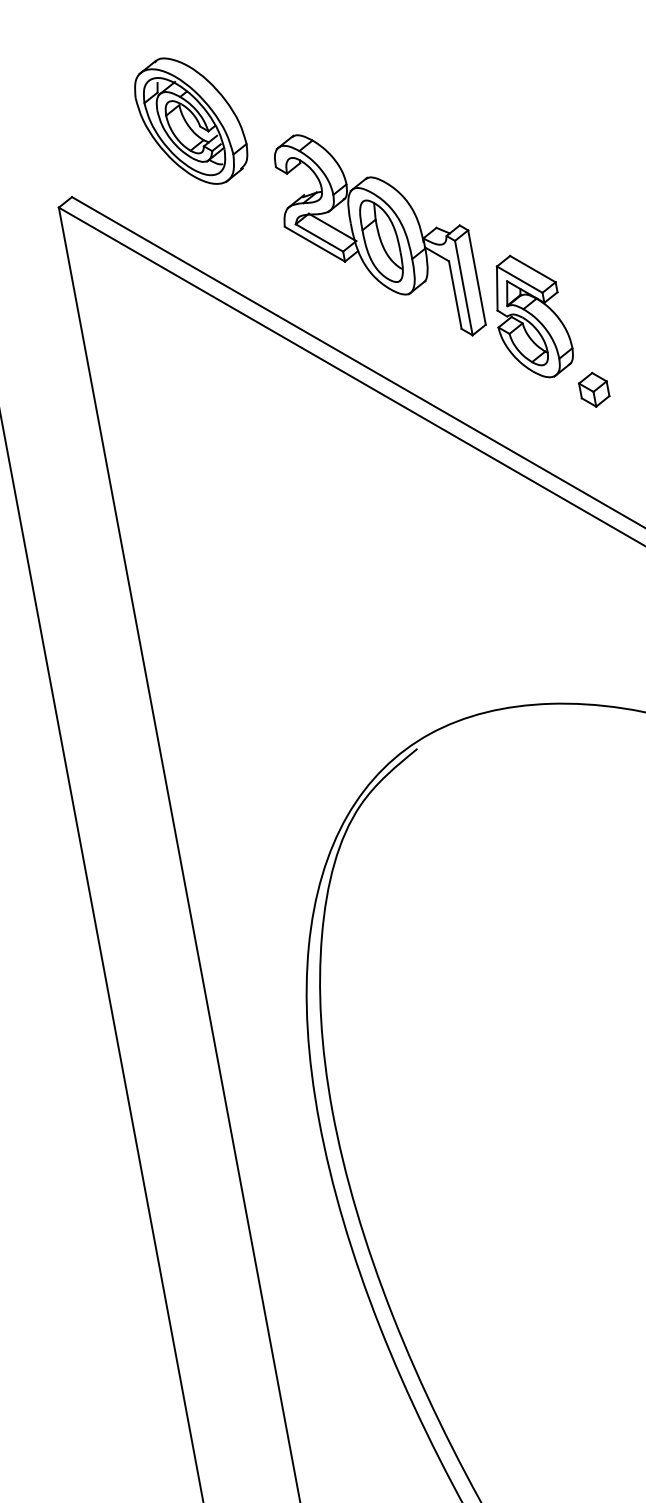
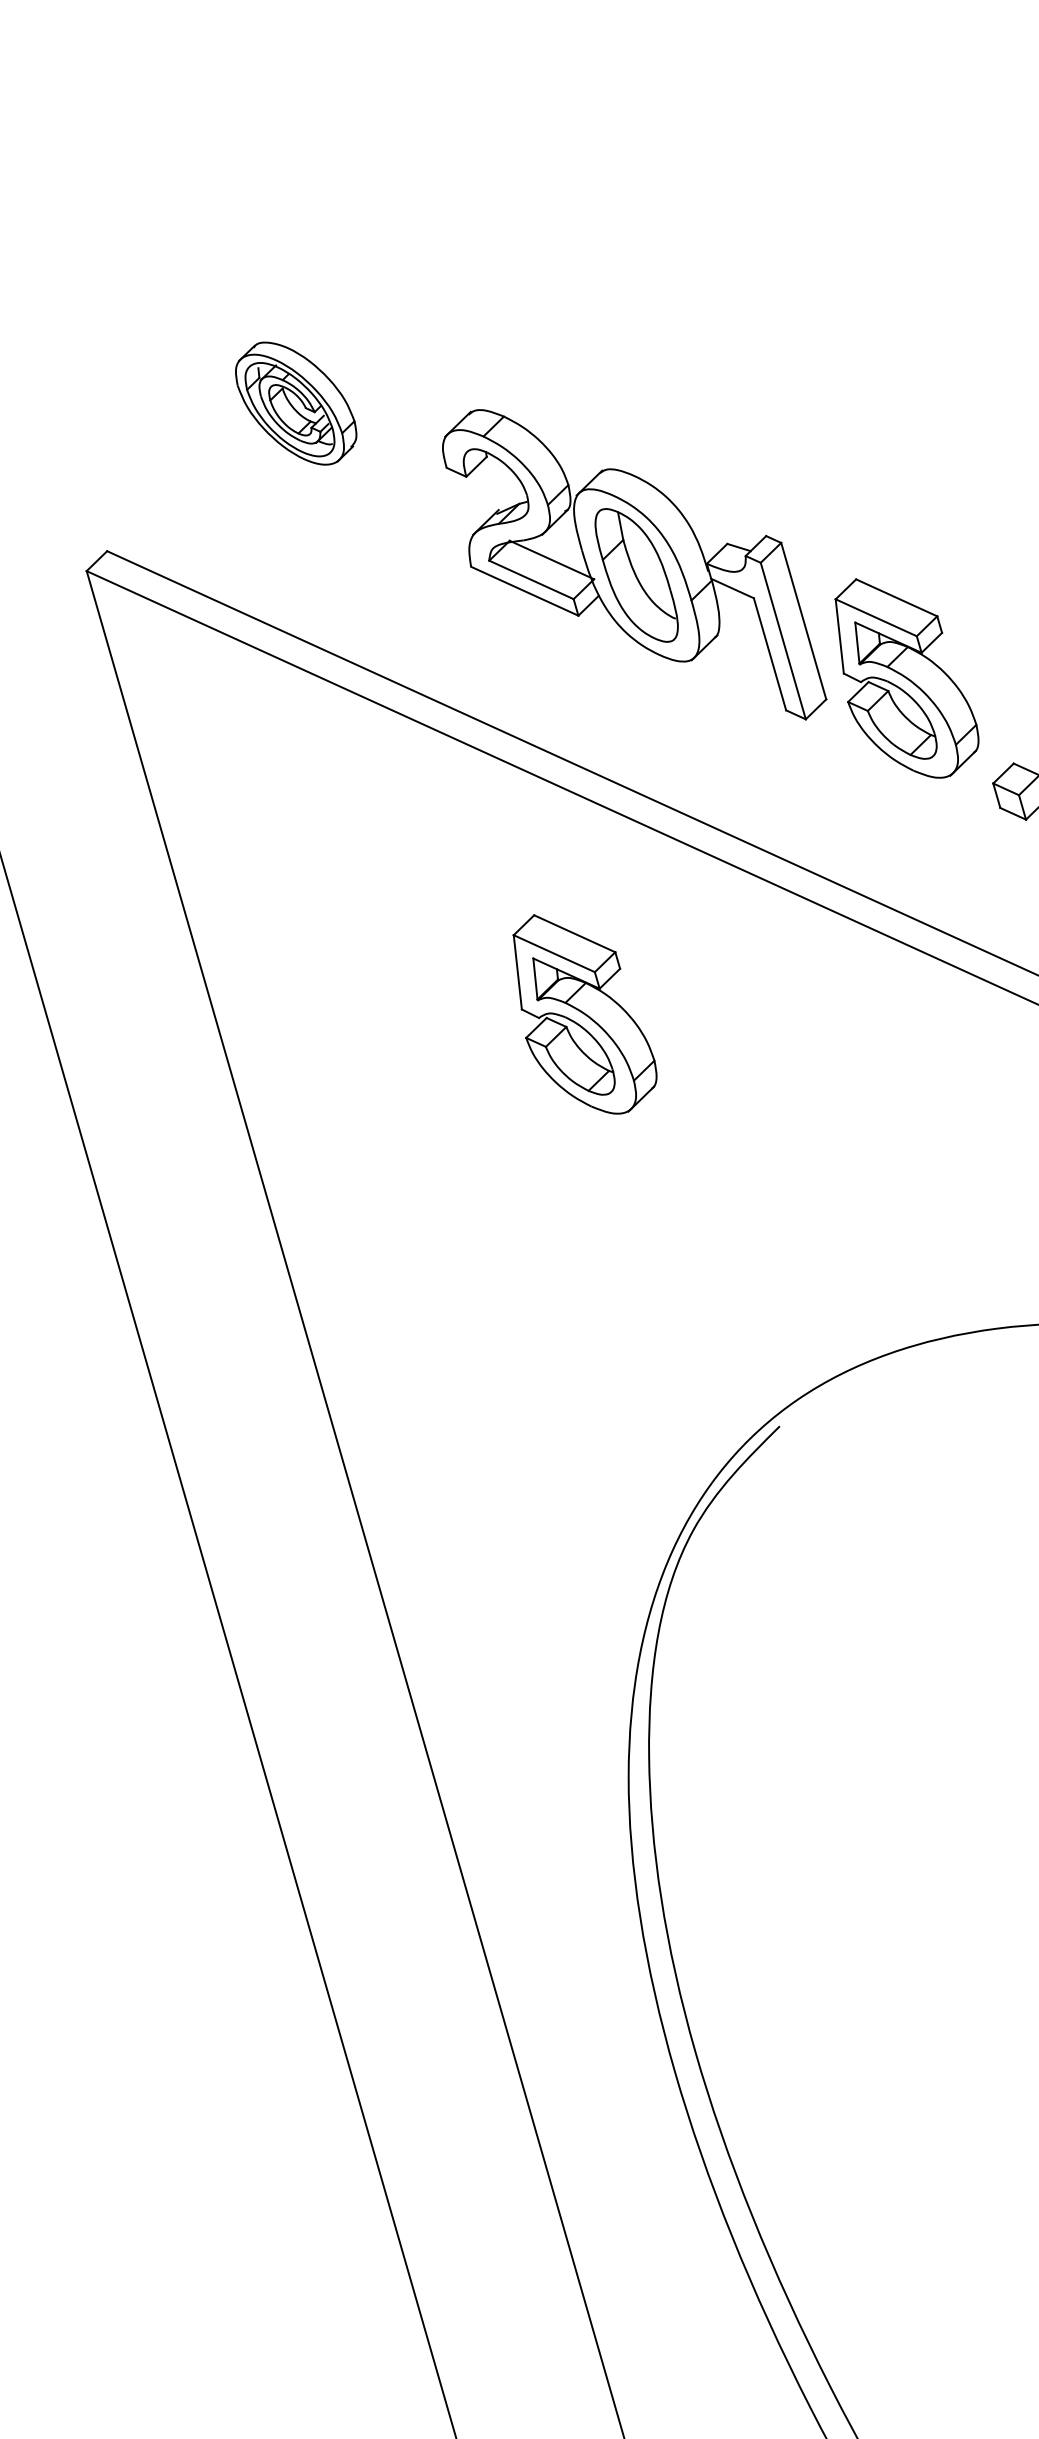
part: (191, 120) -> (296, 402), size x0.6
part: (326, 495) -> (585, 1013), added

